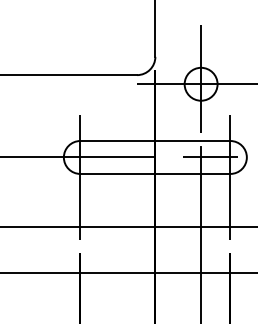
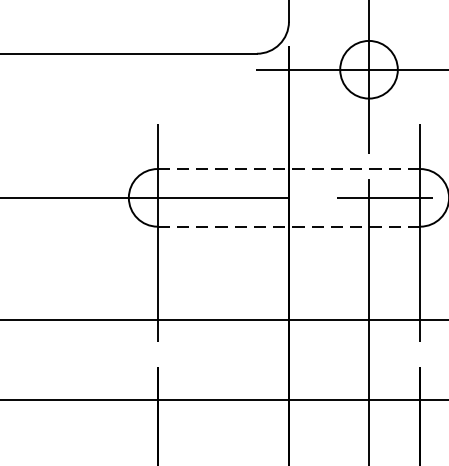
line: (155, 141) -> (289, 169), solid -> dashed
line: (155, 173) -> (289, 225), solid -> dashed

